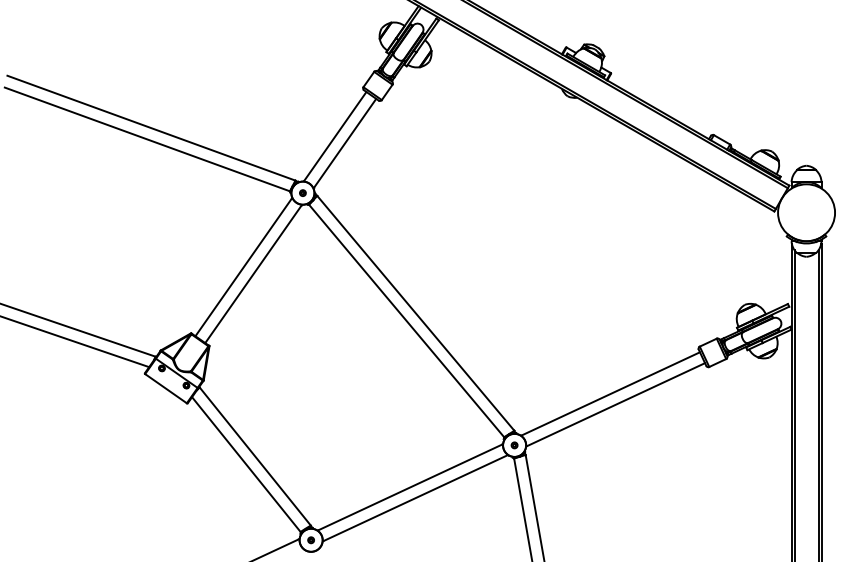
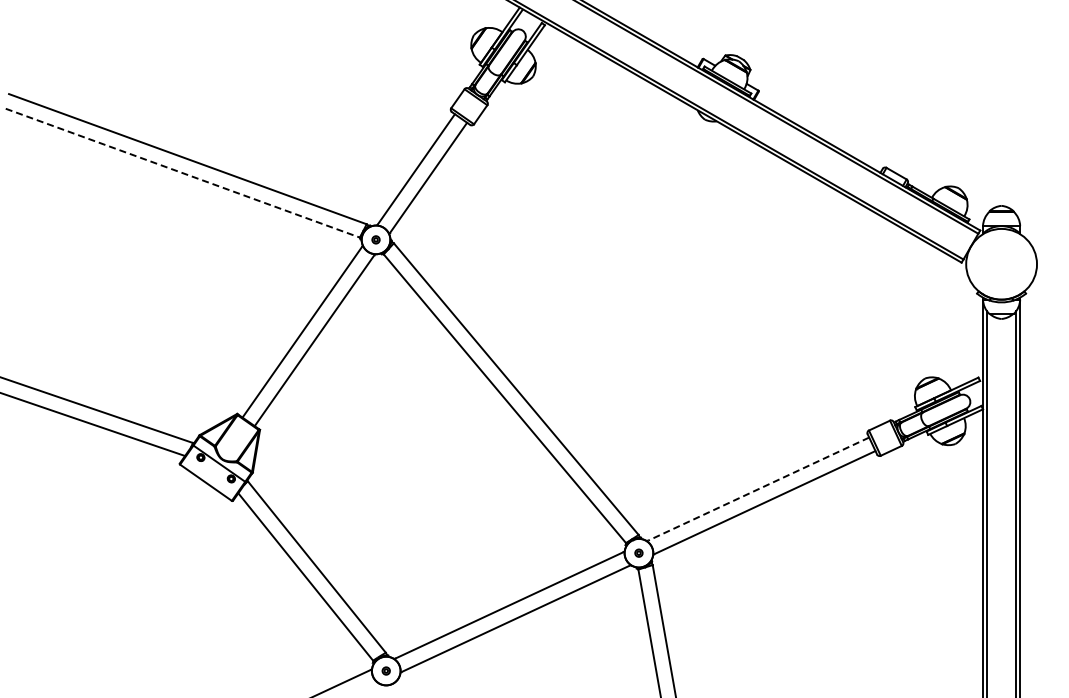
line: (147, 139) -> (183, 173), solid -> dashed
line: (610, 394) -> (758, 489), solid -> dashed

